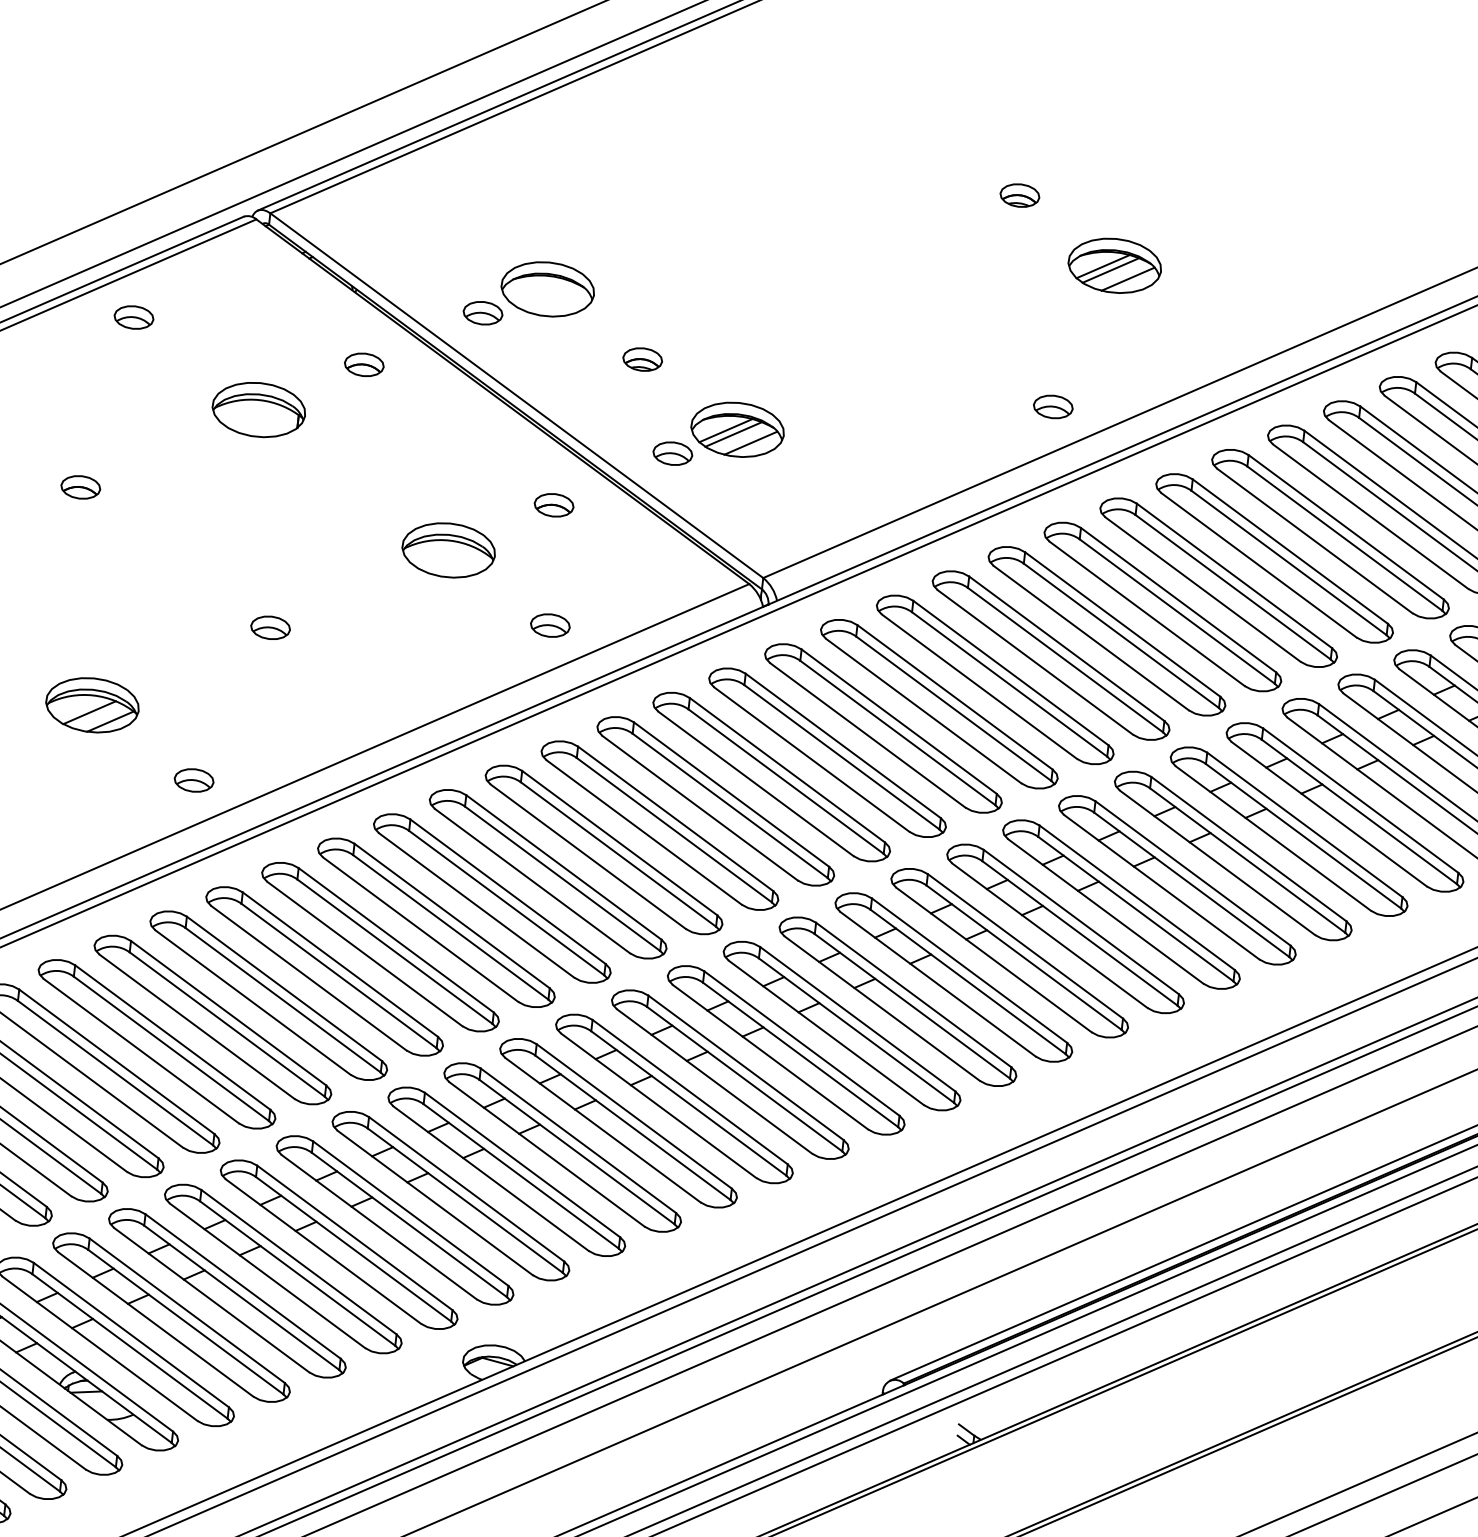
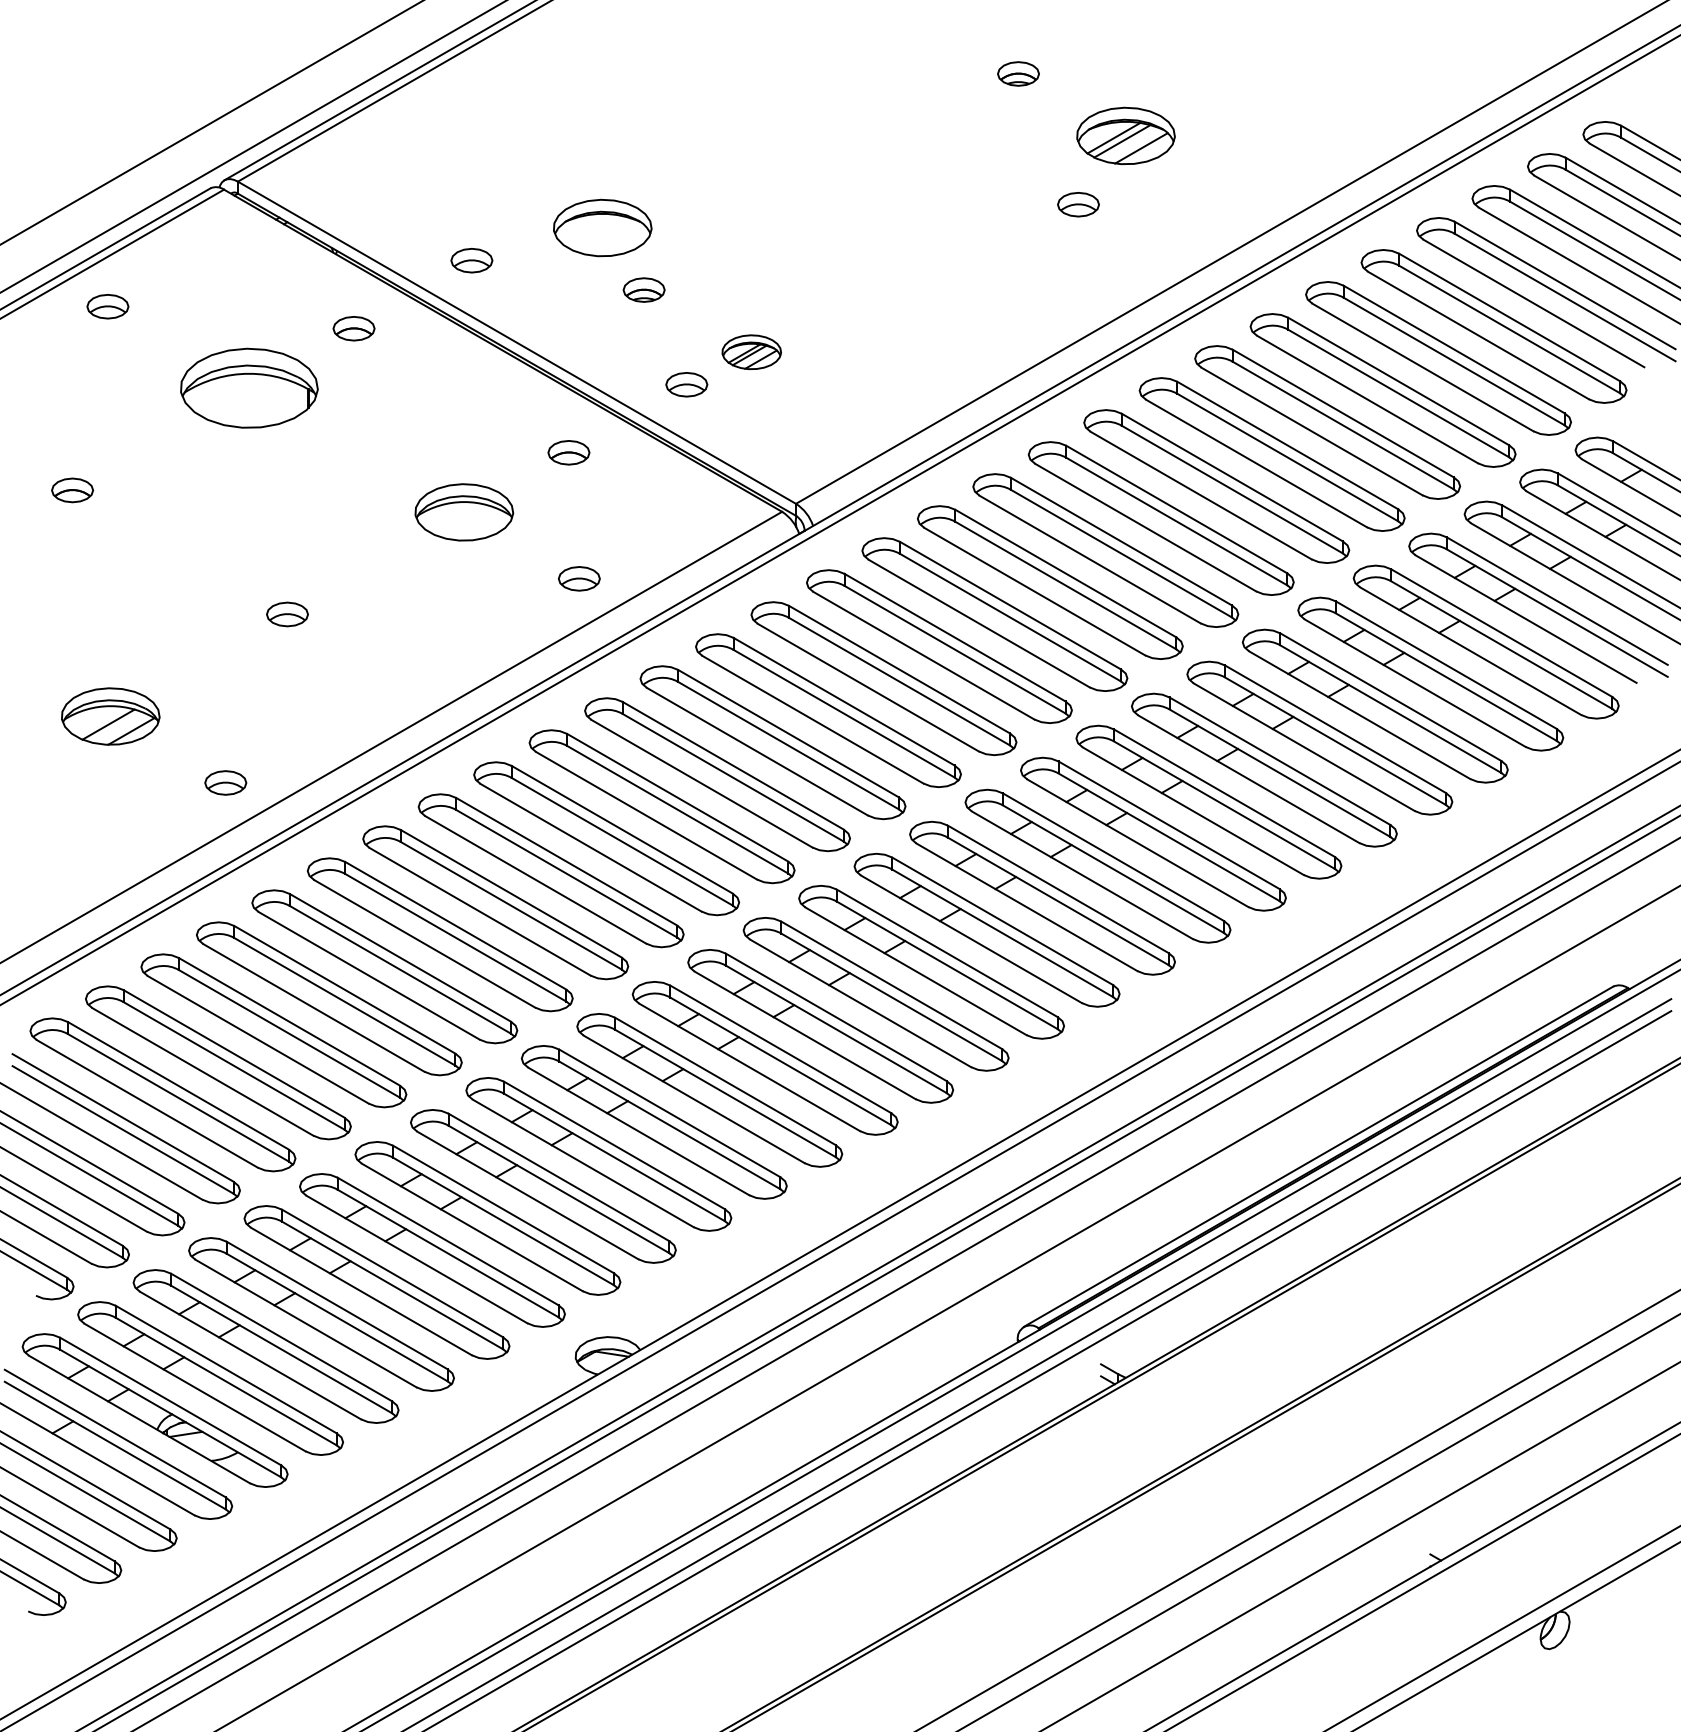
part: (547, 288) -> (602, 227), moved
part: (1053, 406) -> (1078, 204), moved
part: (259, 410) -> (249, 388), size x1.4
part: (737, 430) -> (751, 352), size x0.6

